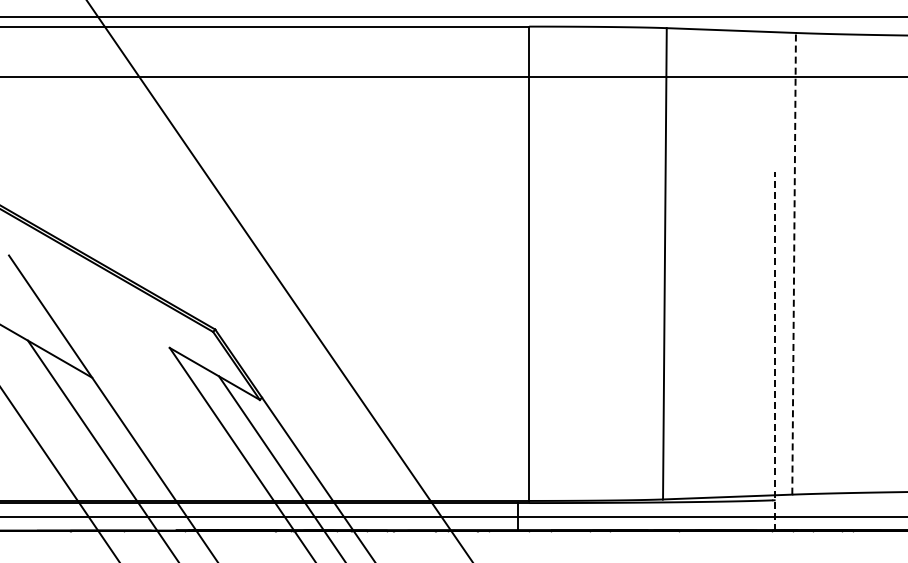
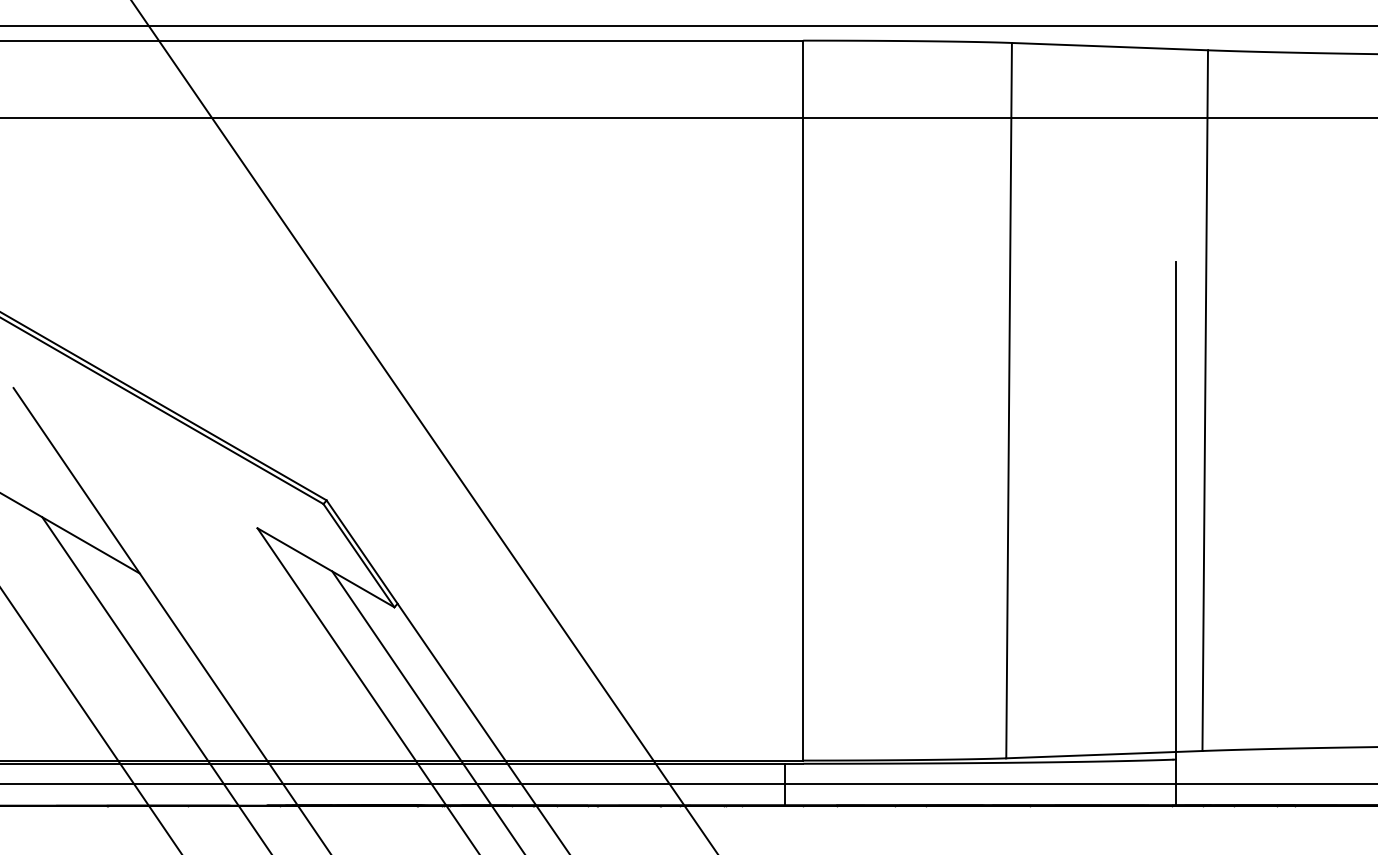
line: (794, 263) -> (1205, 400), dashed -> solid
line: (774, 351) -> (1175, 533), dashed -> solid

